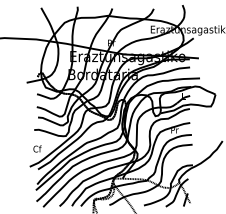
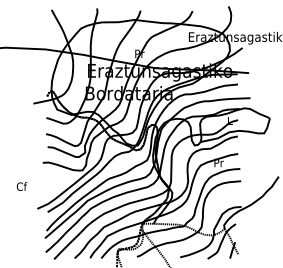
text: (37, 148) -> (21, 186), moved

